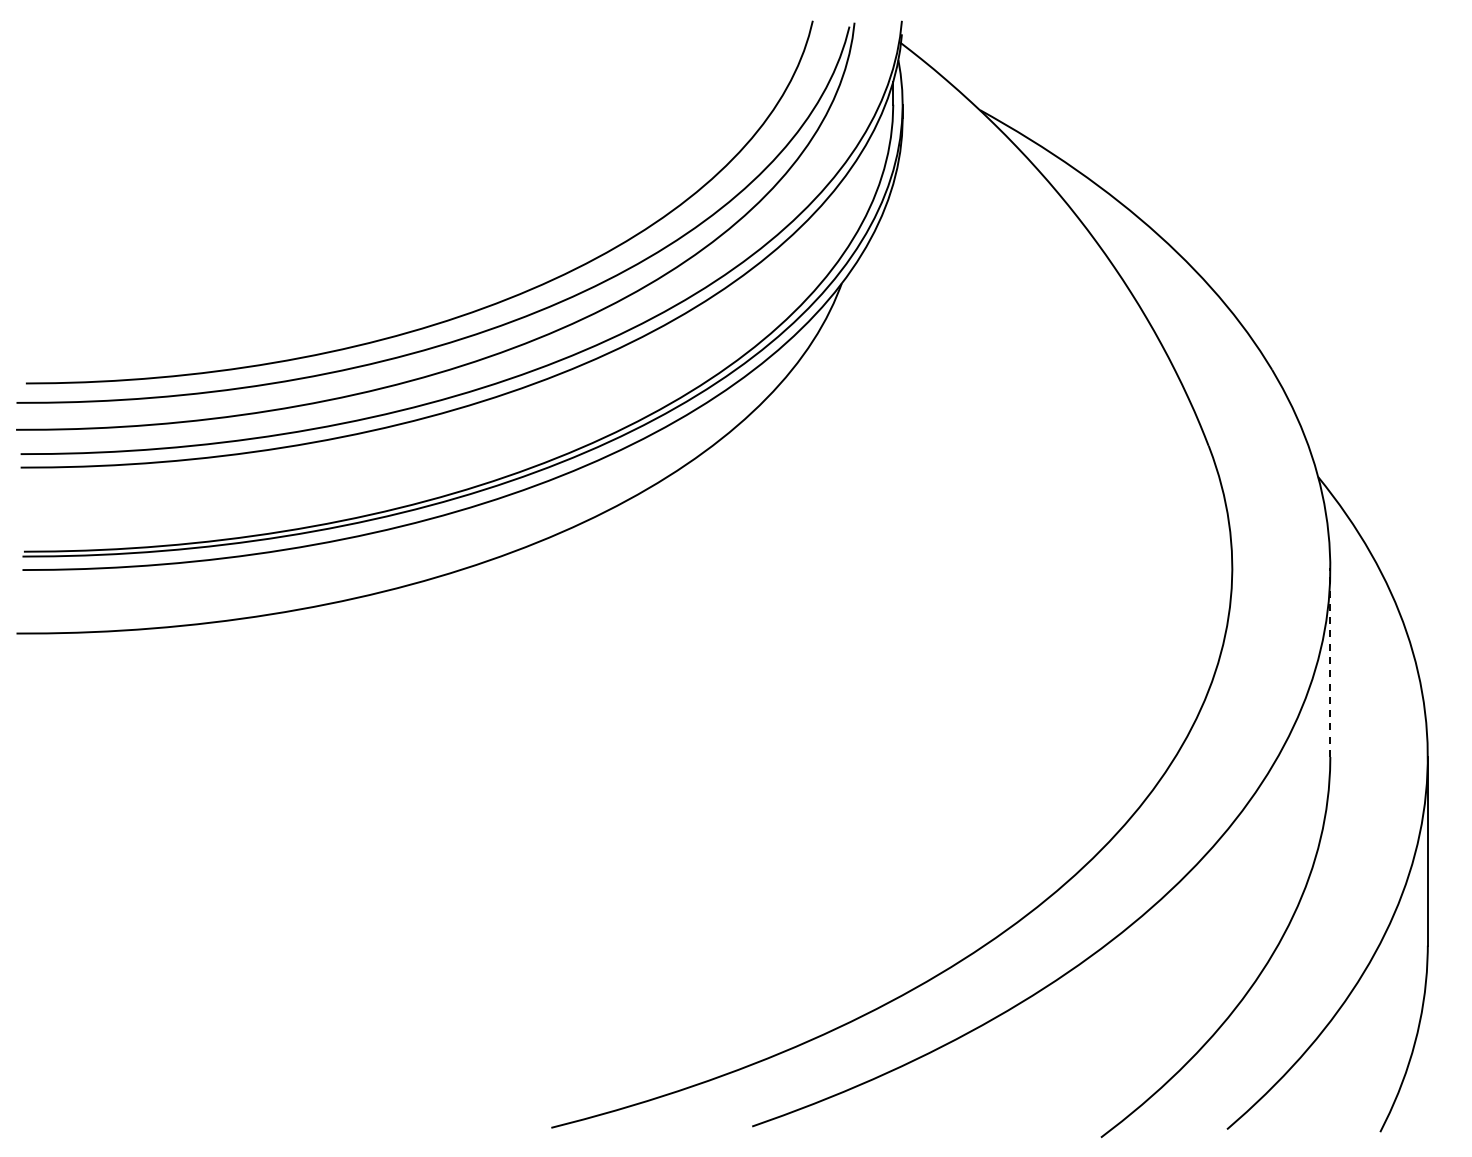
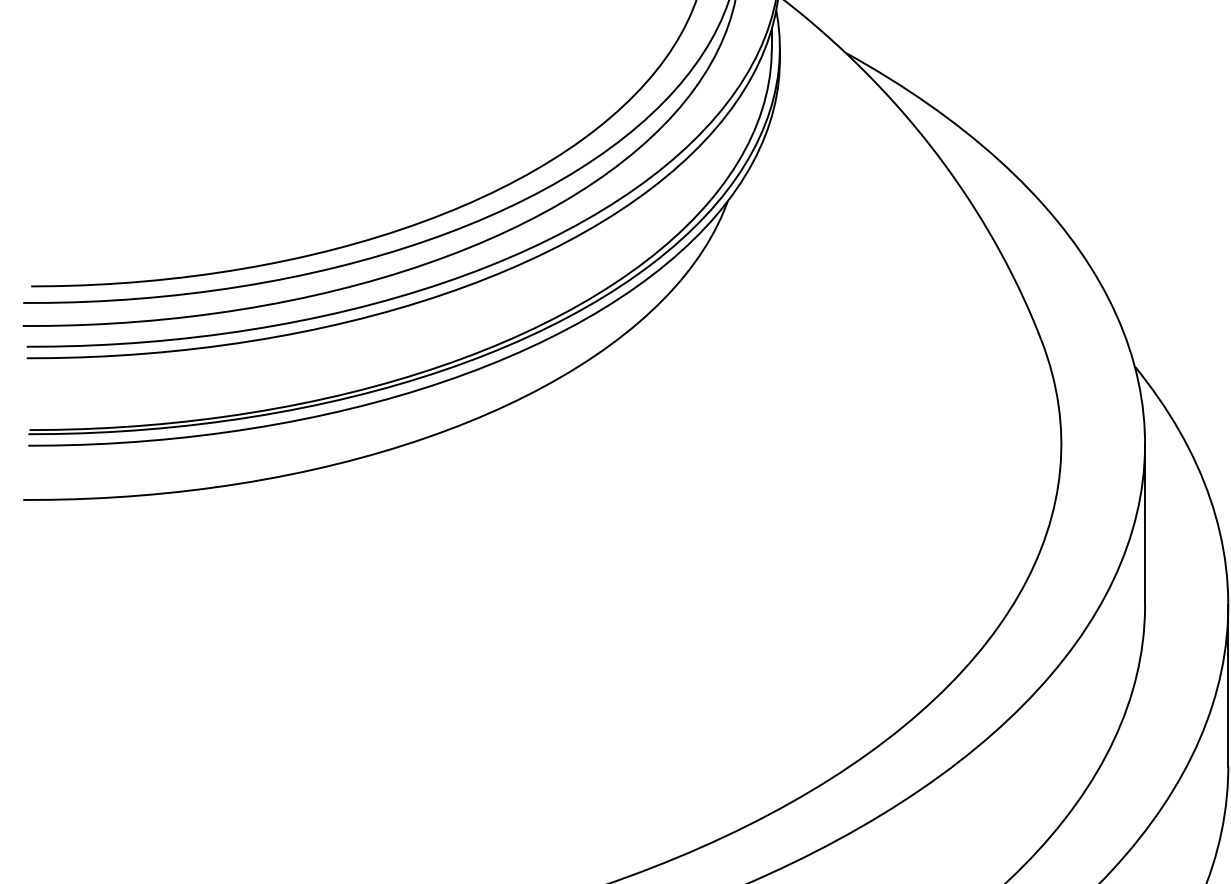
line: (1330, 662) -> (1145, 524), dashed -> solid

